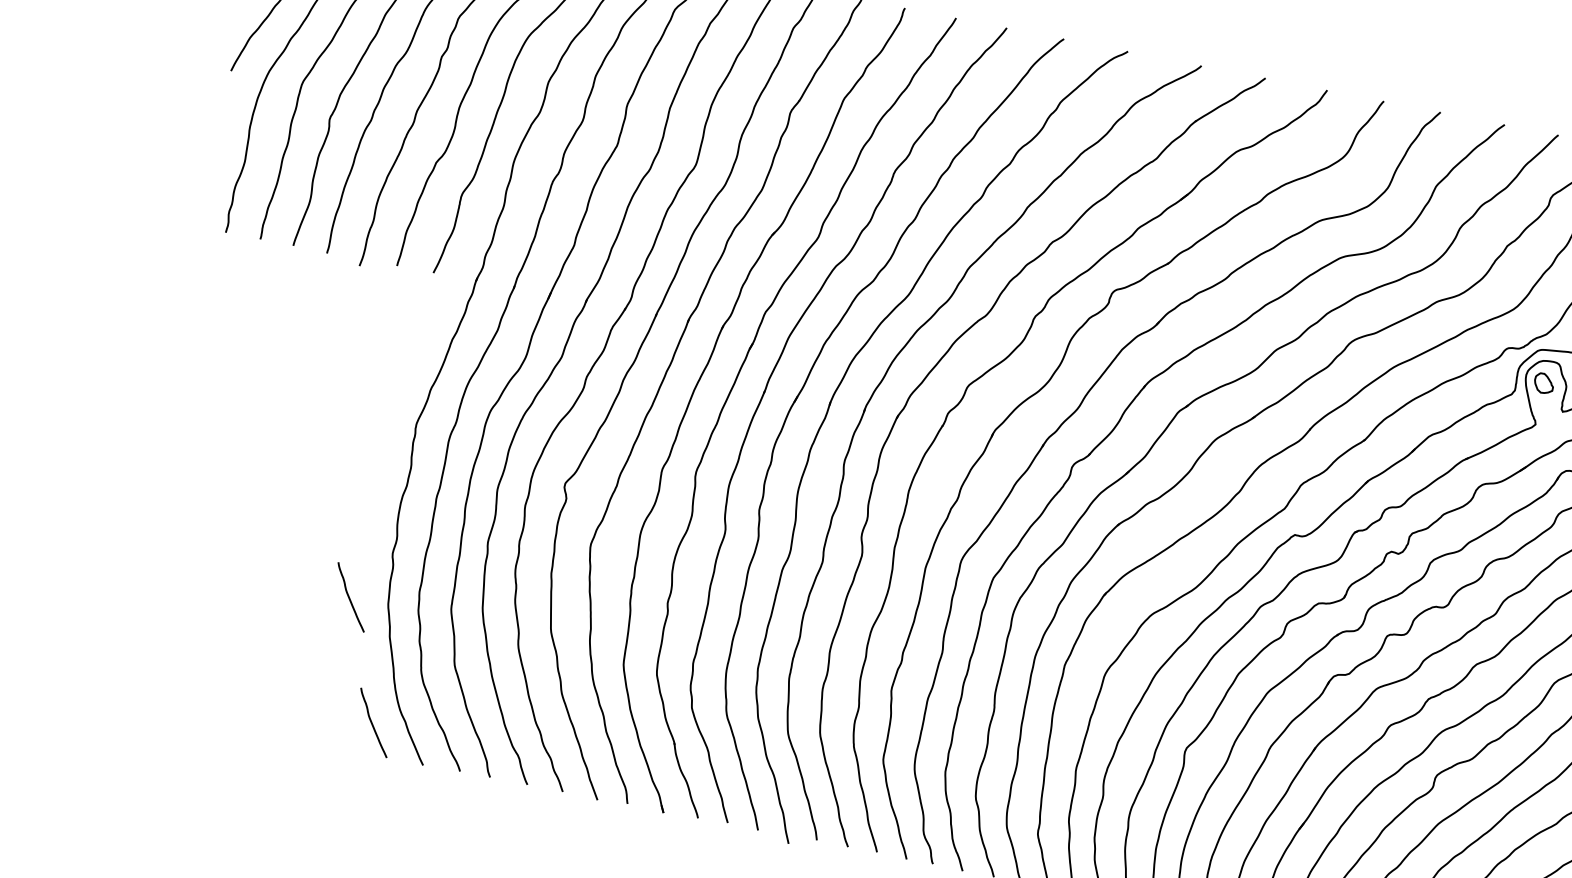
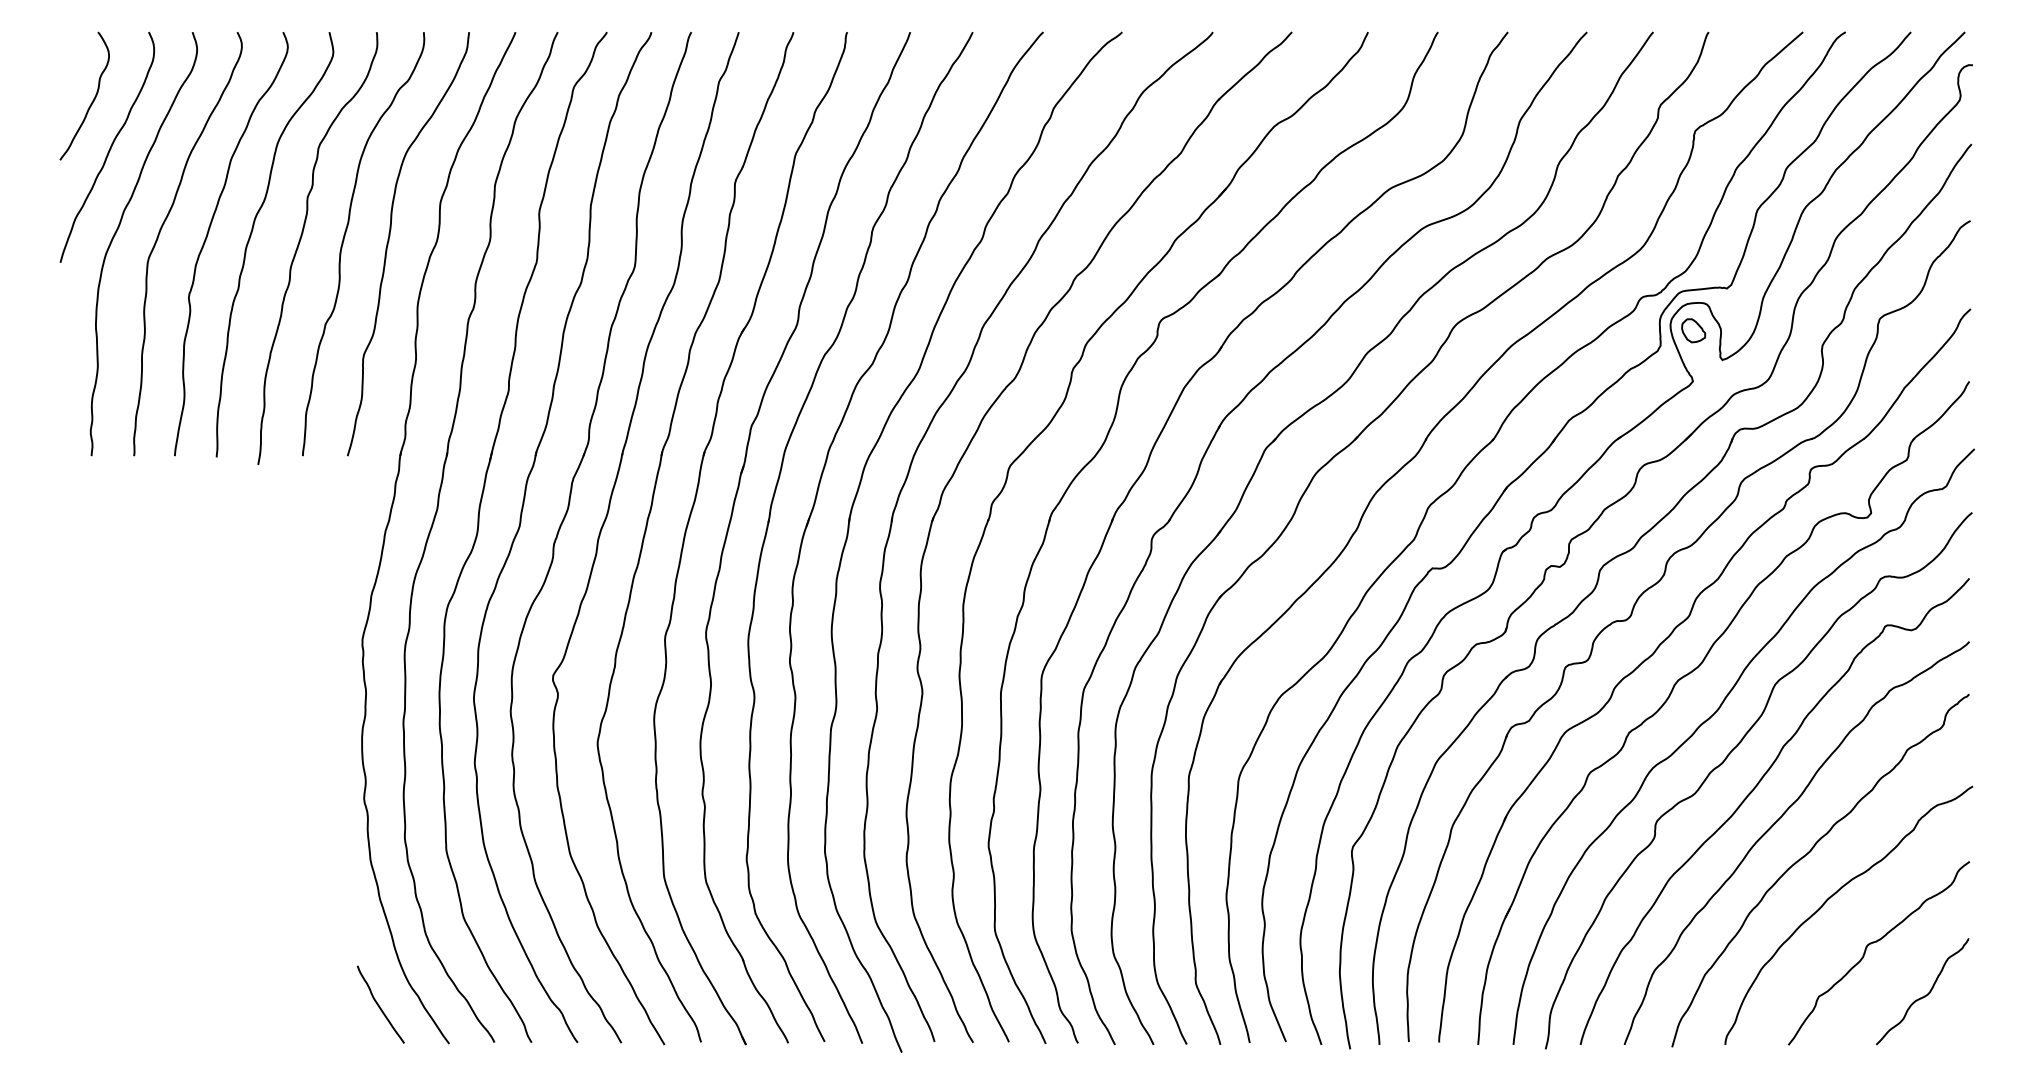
curve: (349, 597) -> (323, 861), removed

